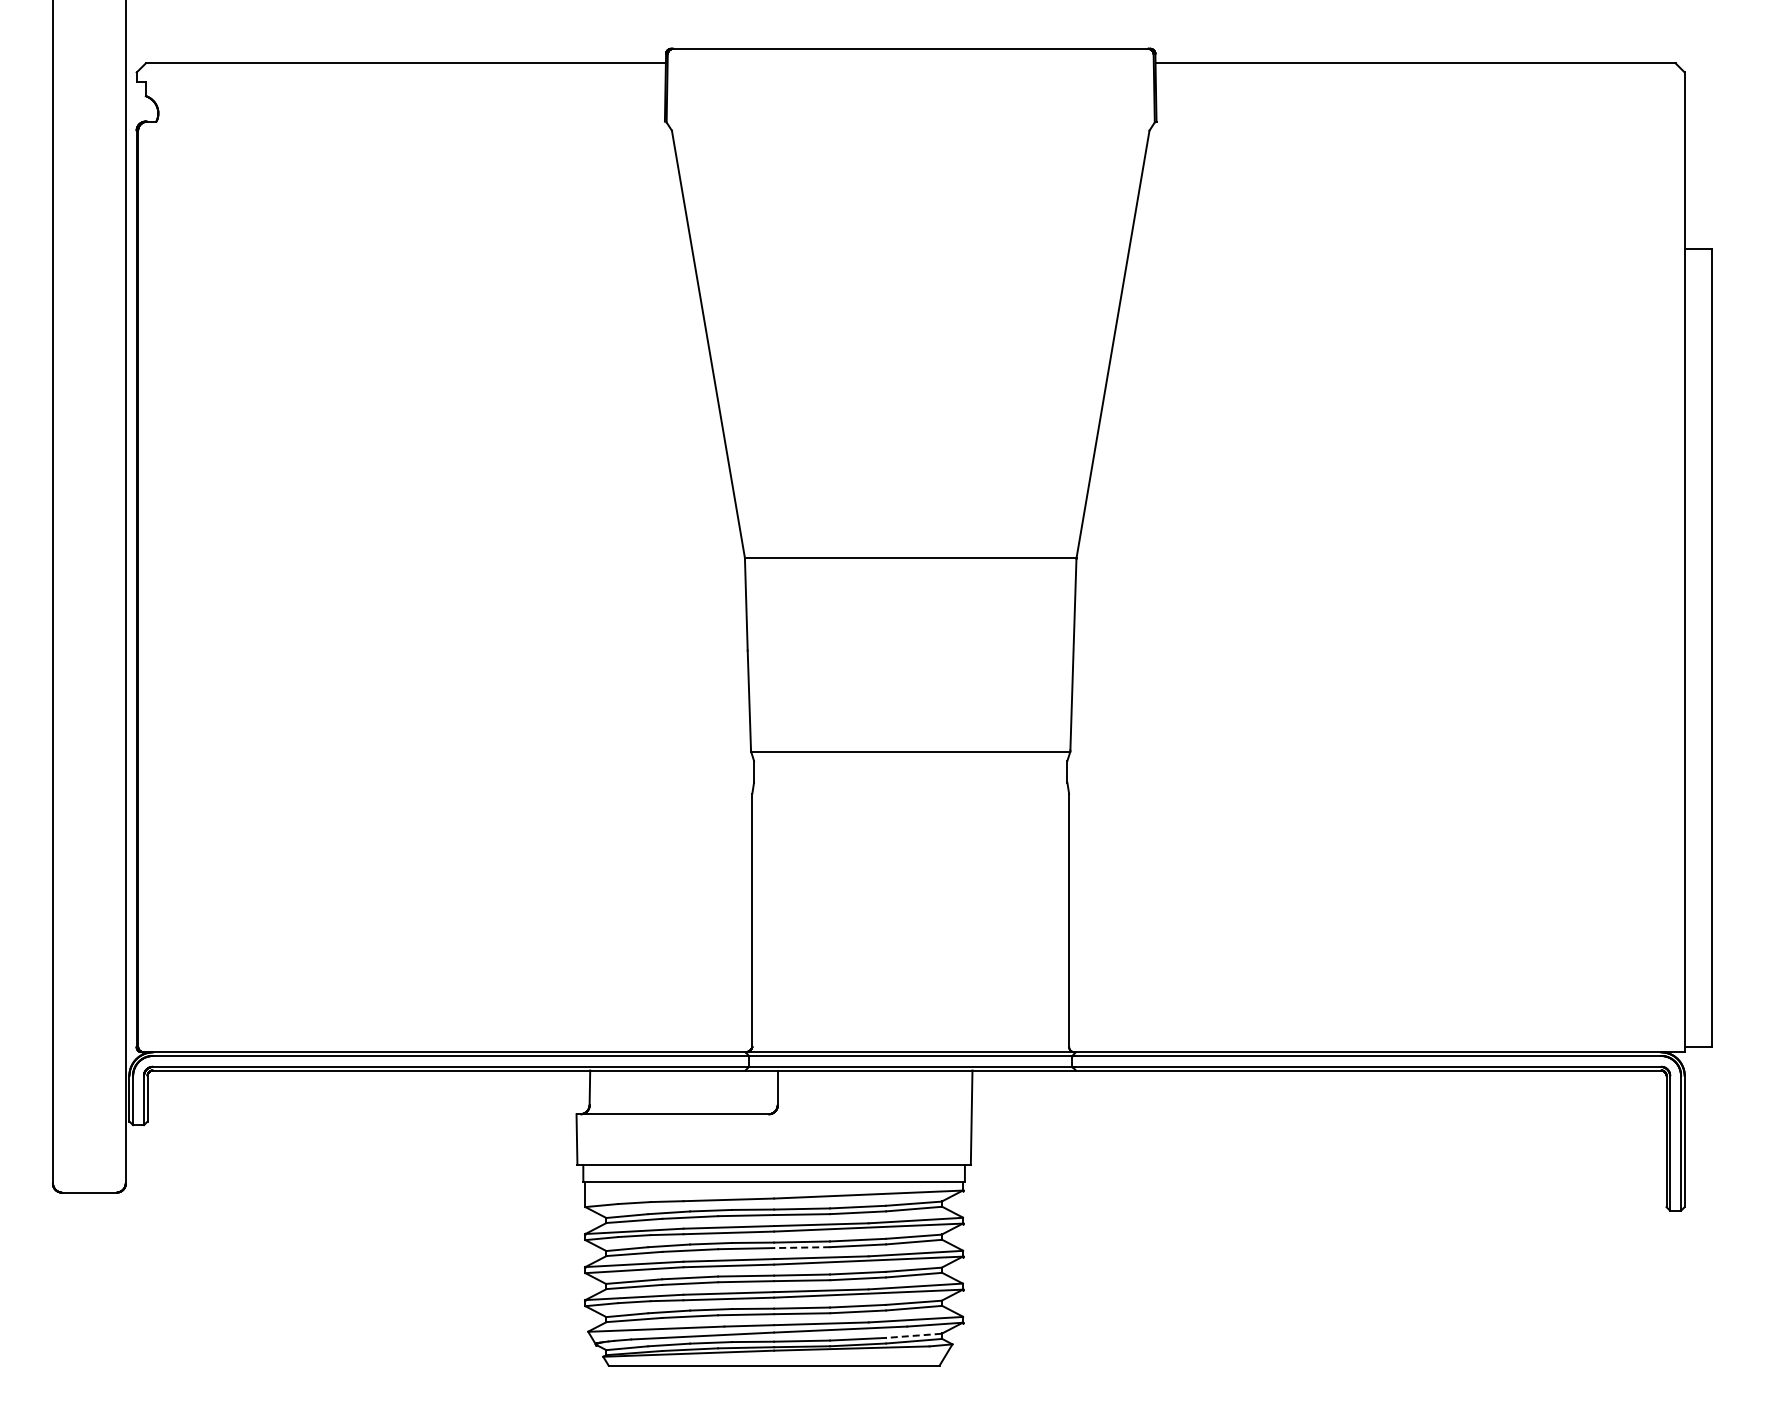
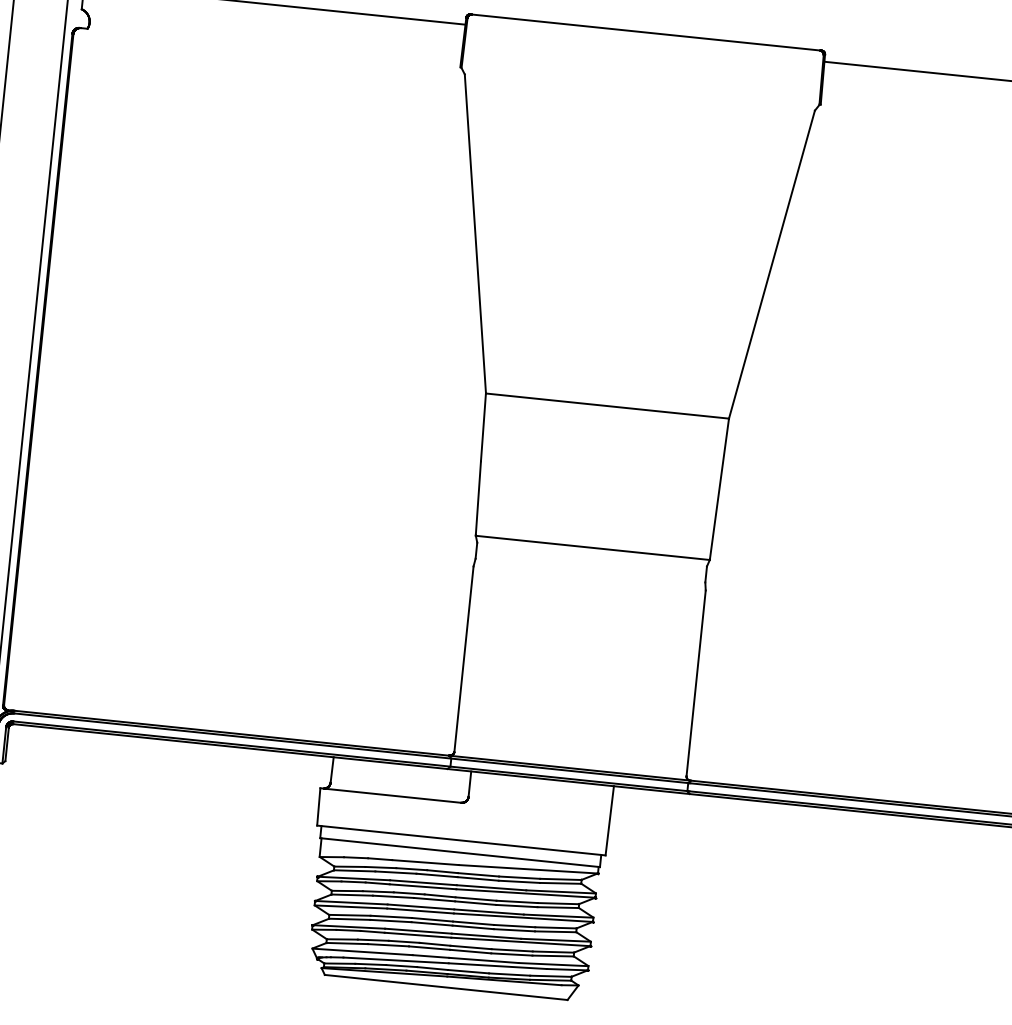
line: (801, 1247) -> (475, 903), dashed -> solid
line: (913, 1335) -> (550, 976), dashed -> solid

